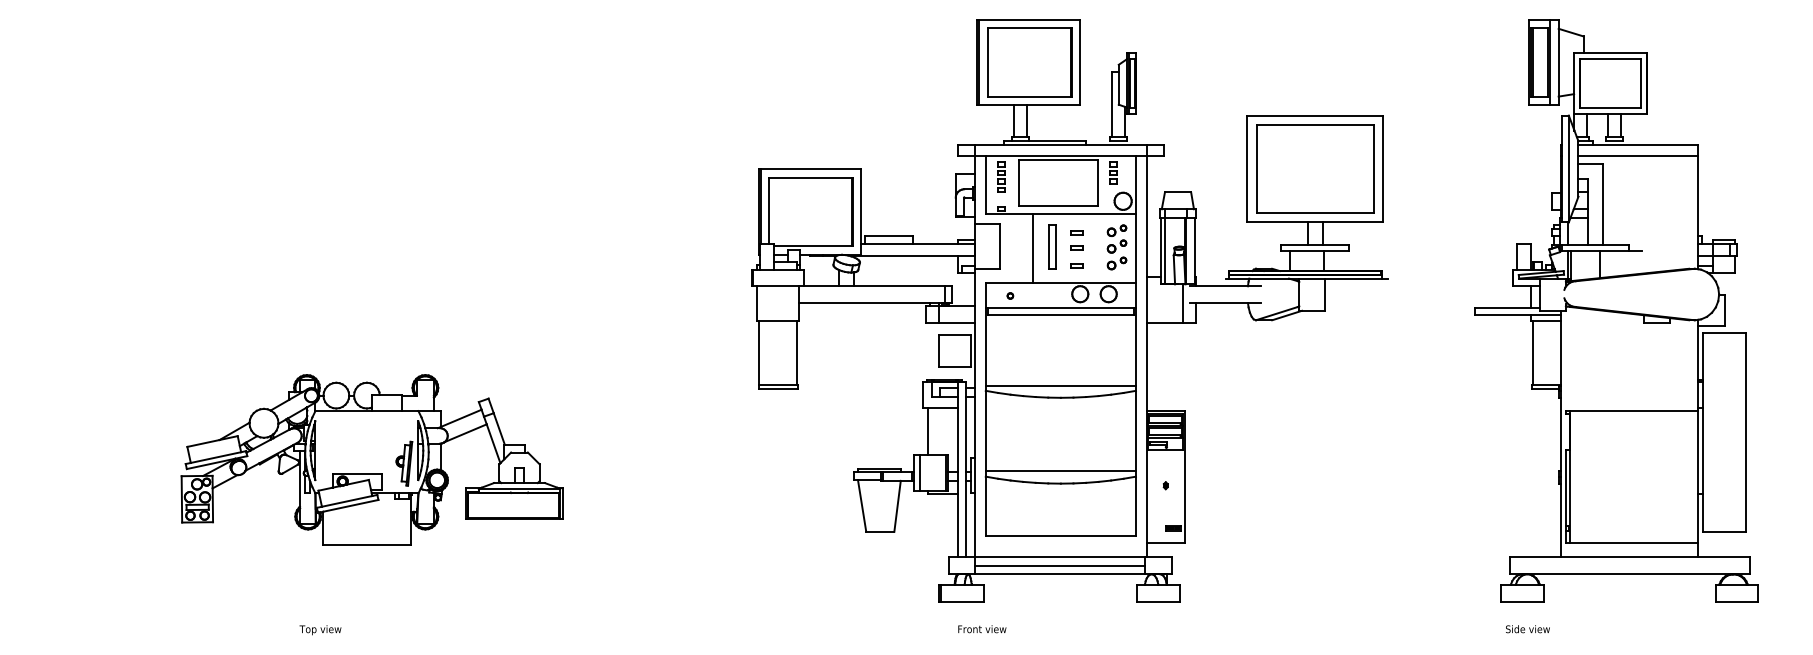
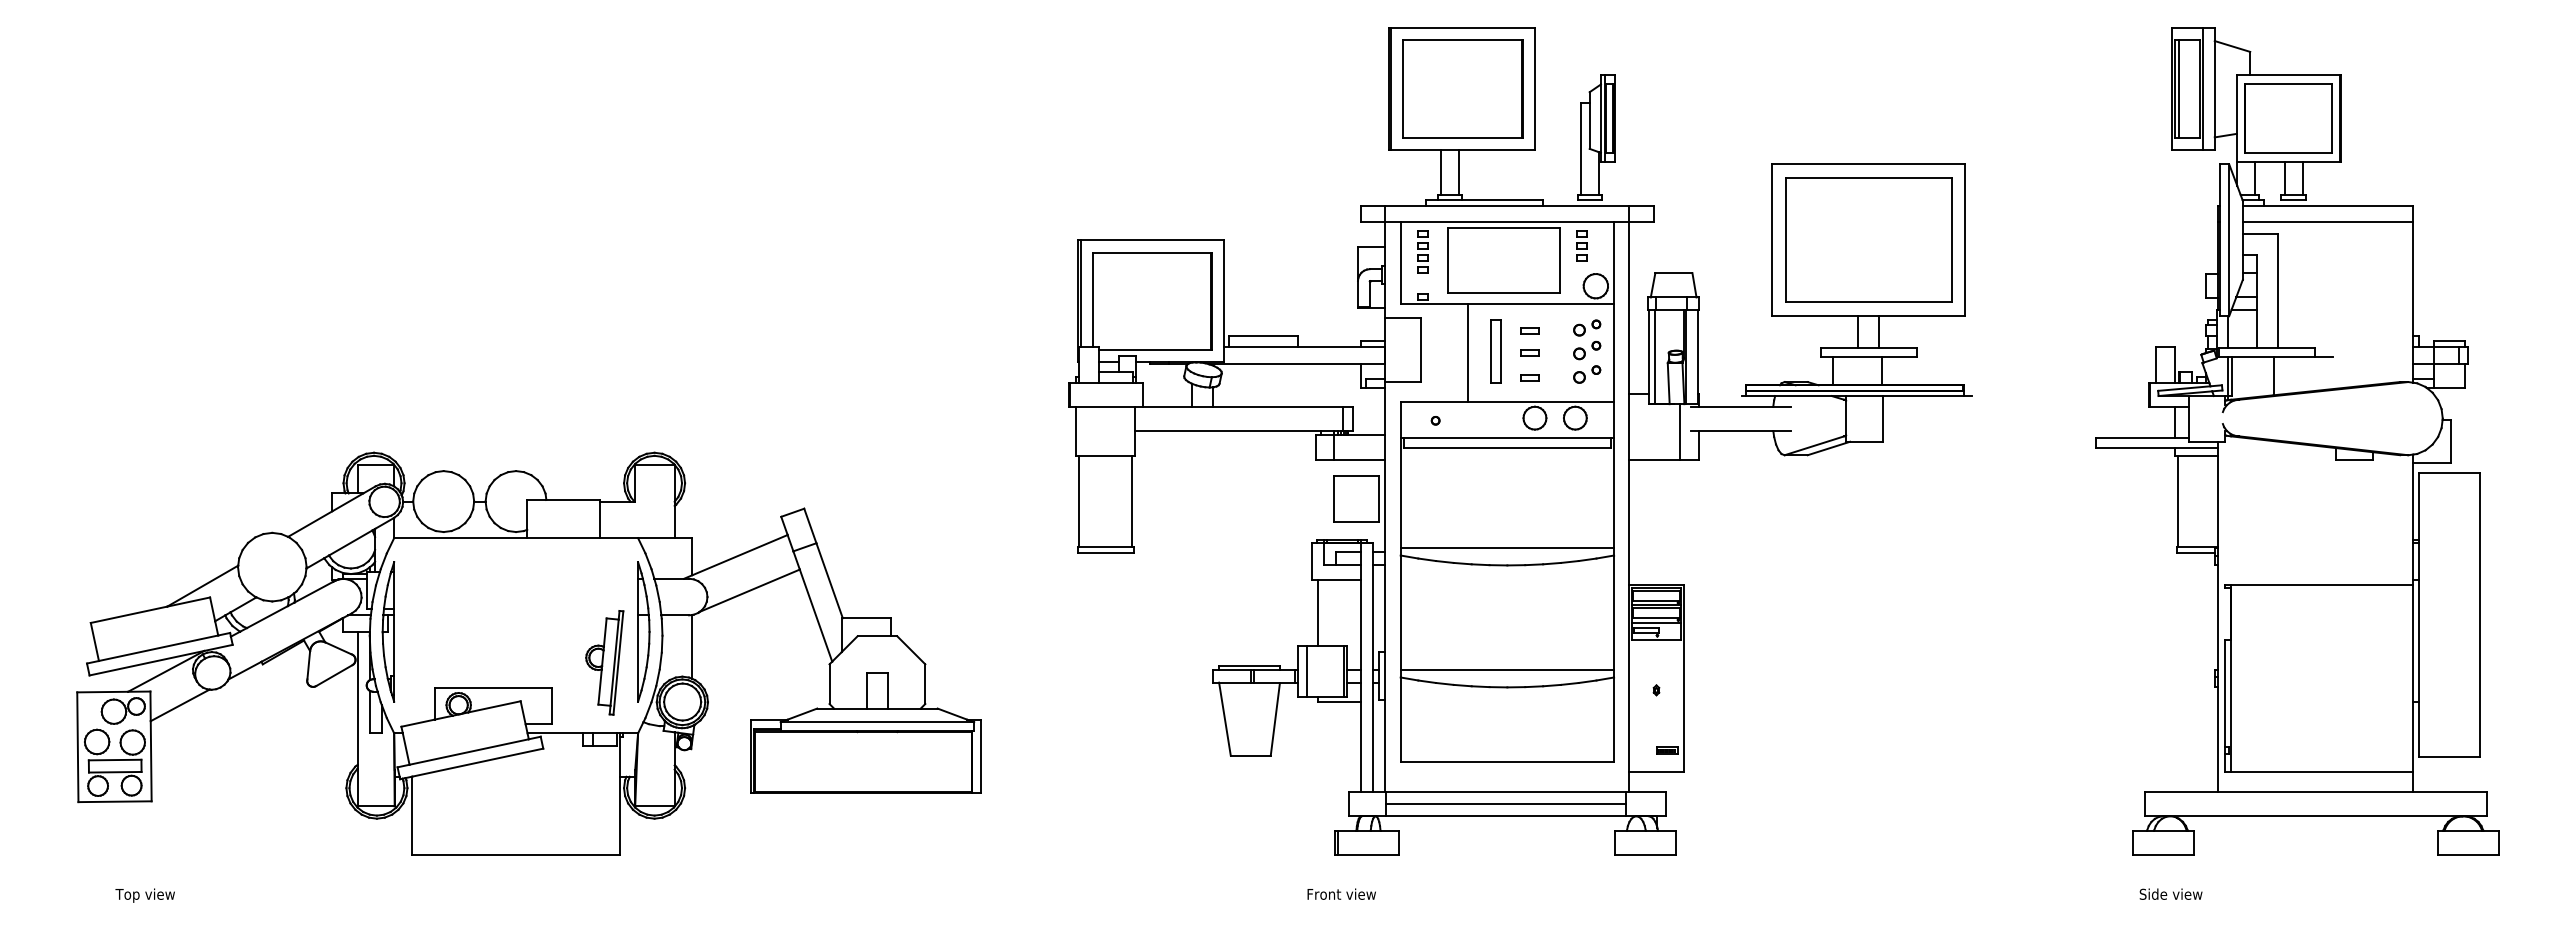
part: (372, 459) -> (528, 653), size x1.67
text: (982, 628) -> (1341, 893), moved
text: (319, 630) -> (144, 895), moved

